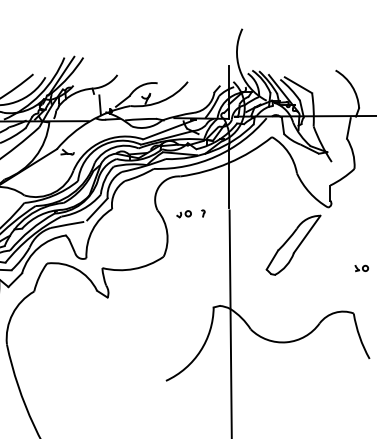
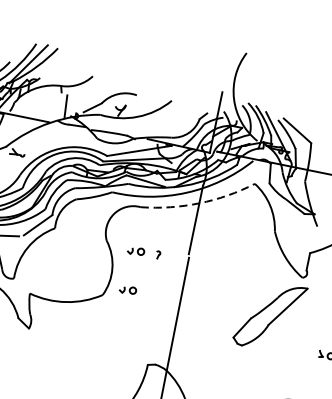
arc: (228, 163) -> (198, 203), solid -> dashed
part: (293, 244) -> (270, 315), moved
part: (183, 248) -> (127, 290), added

